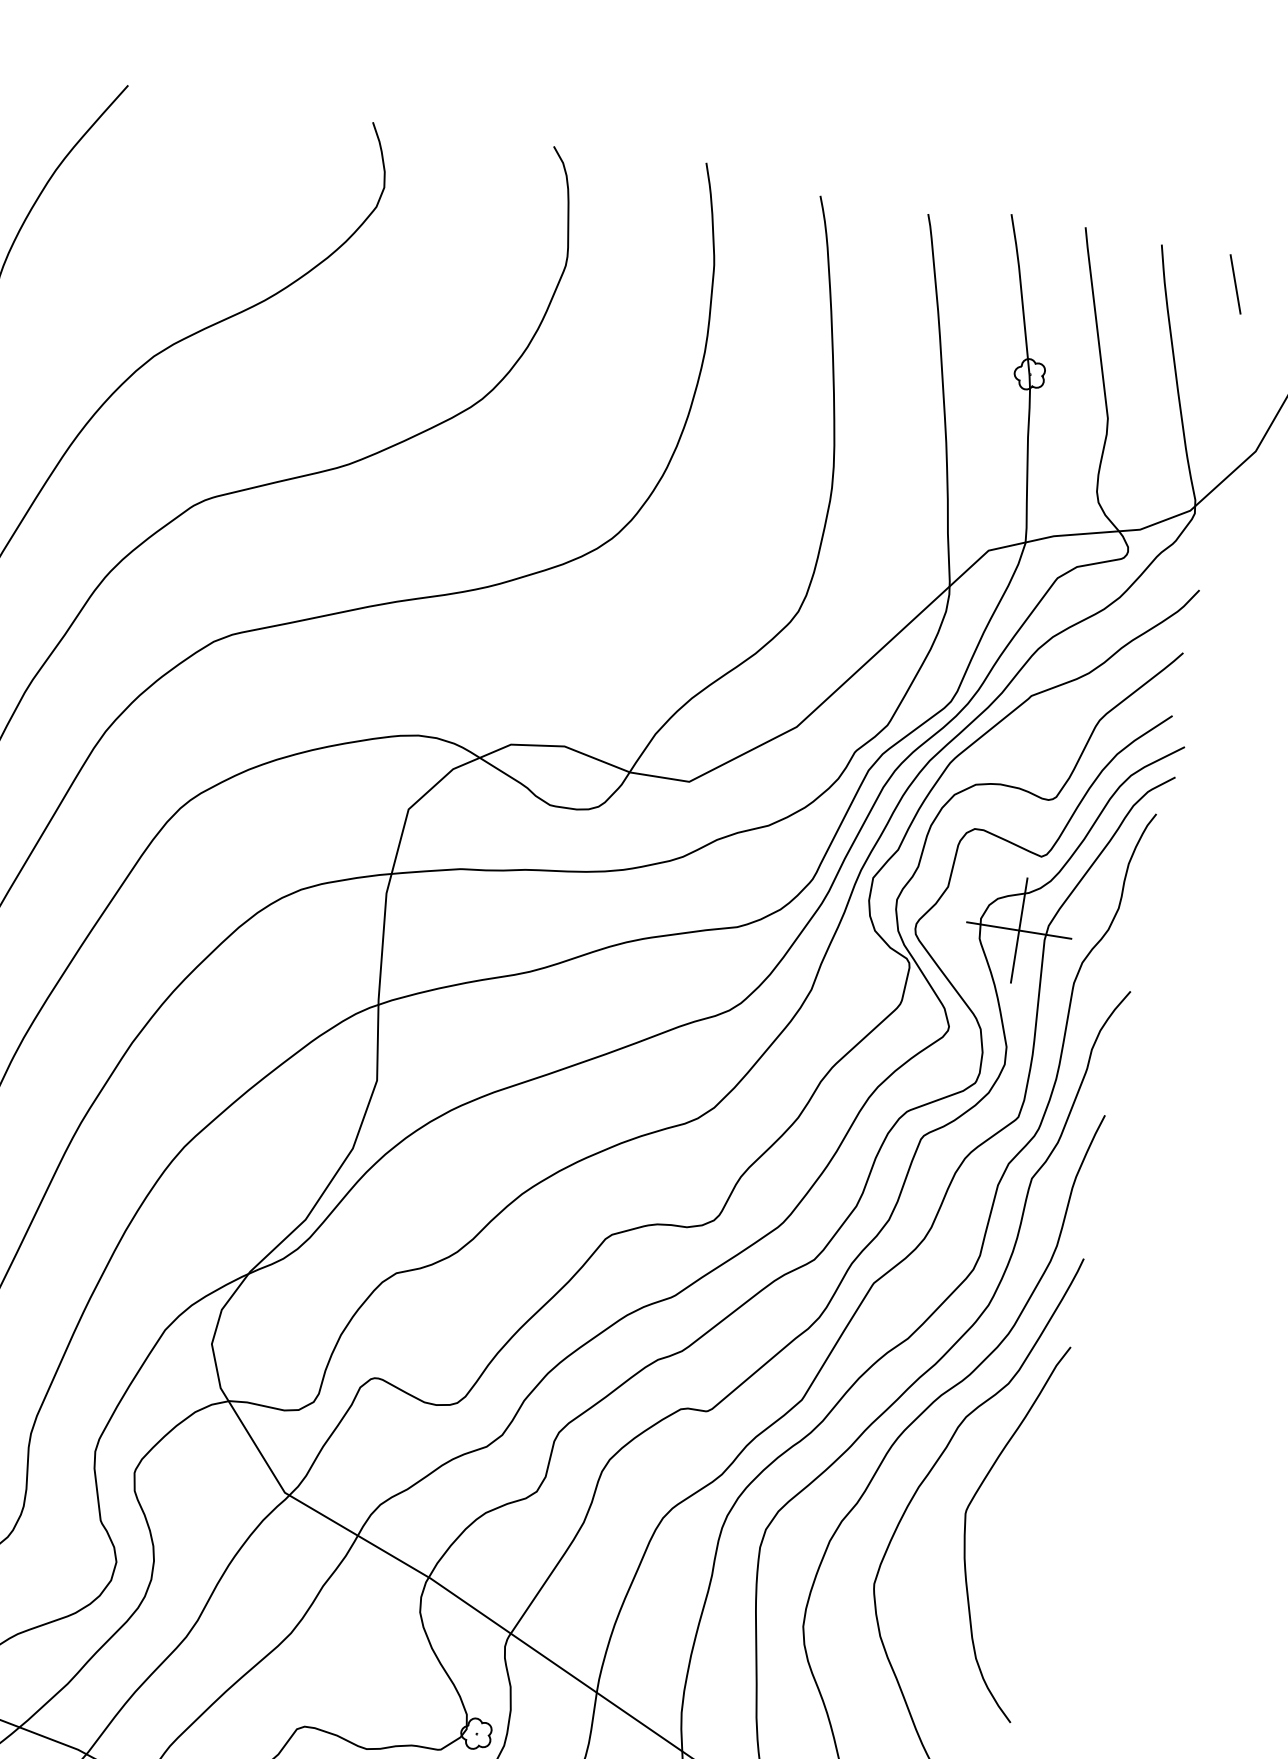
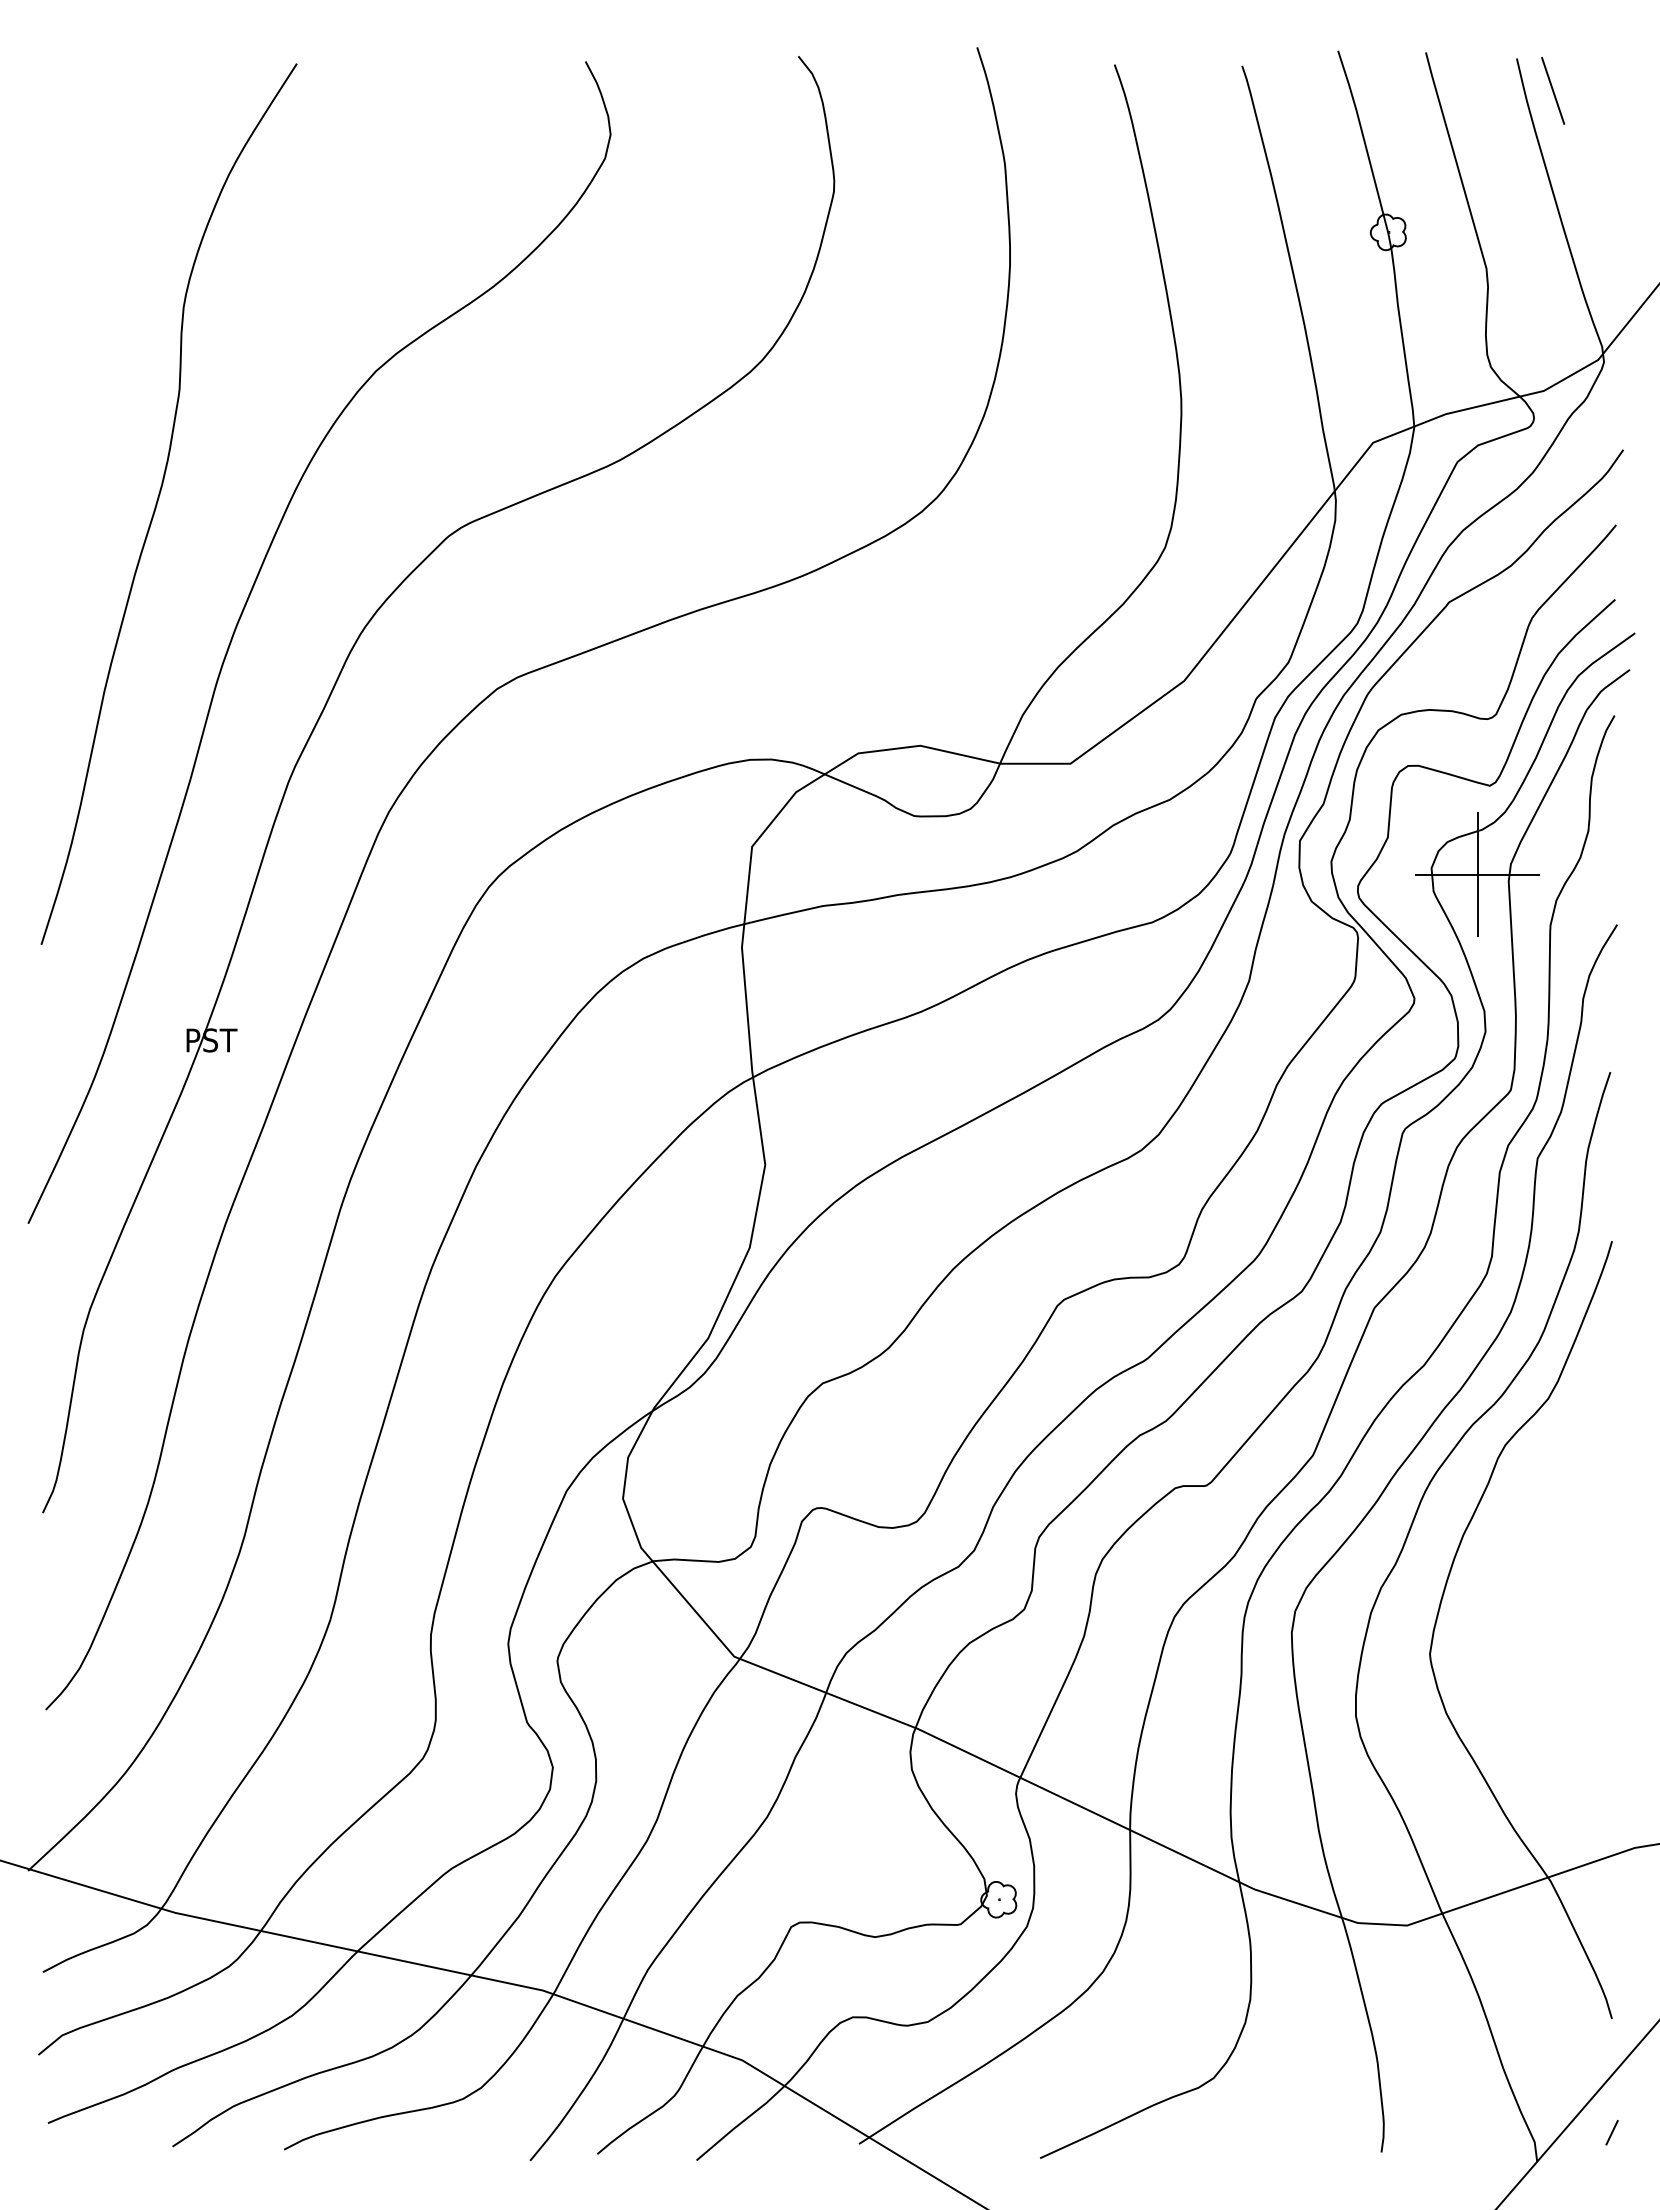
line: (1235, 284) -> (1553, 90), moved
curve: (966, 1527) -> (1525, 1572), removed

